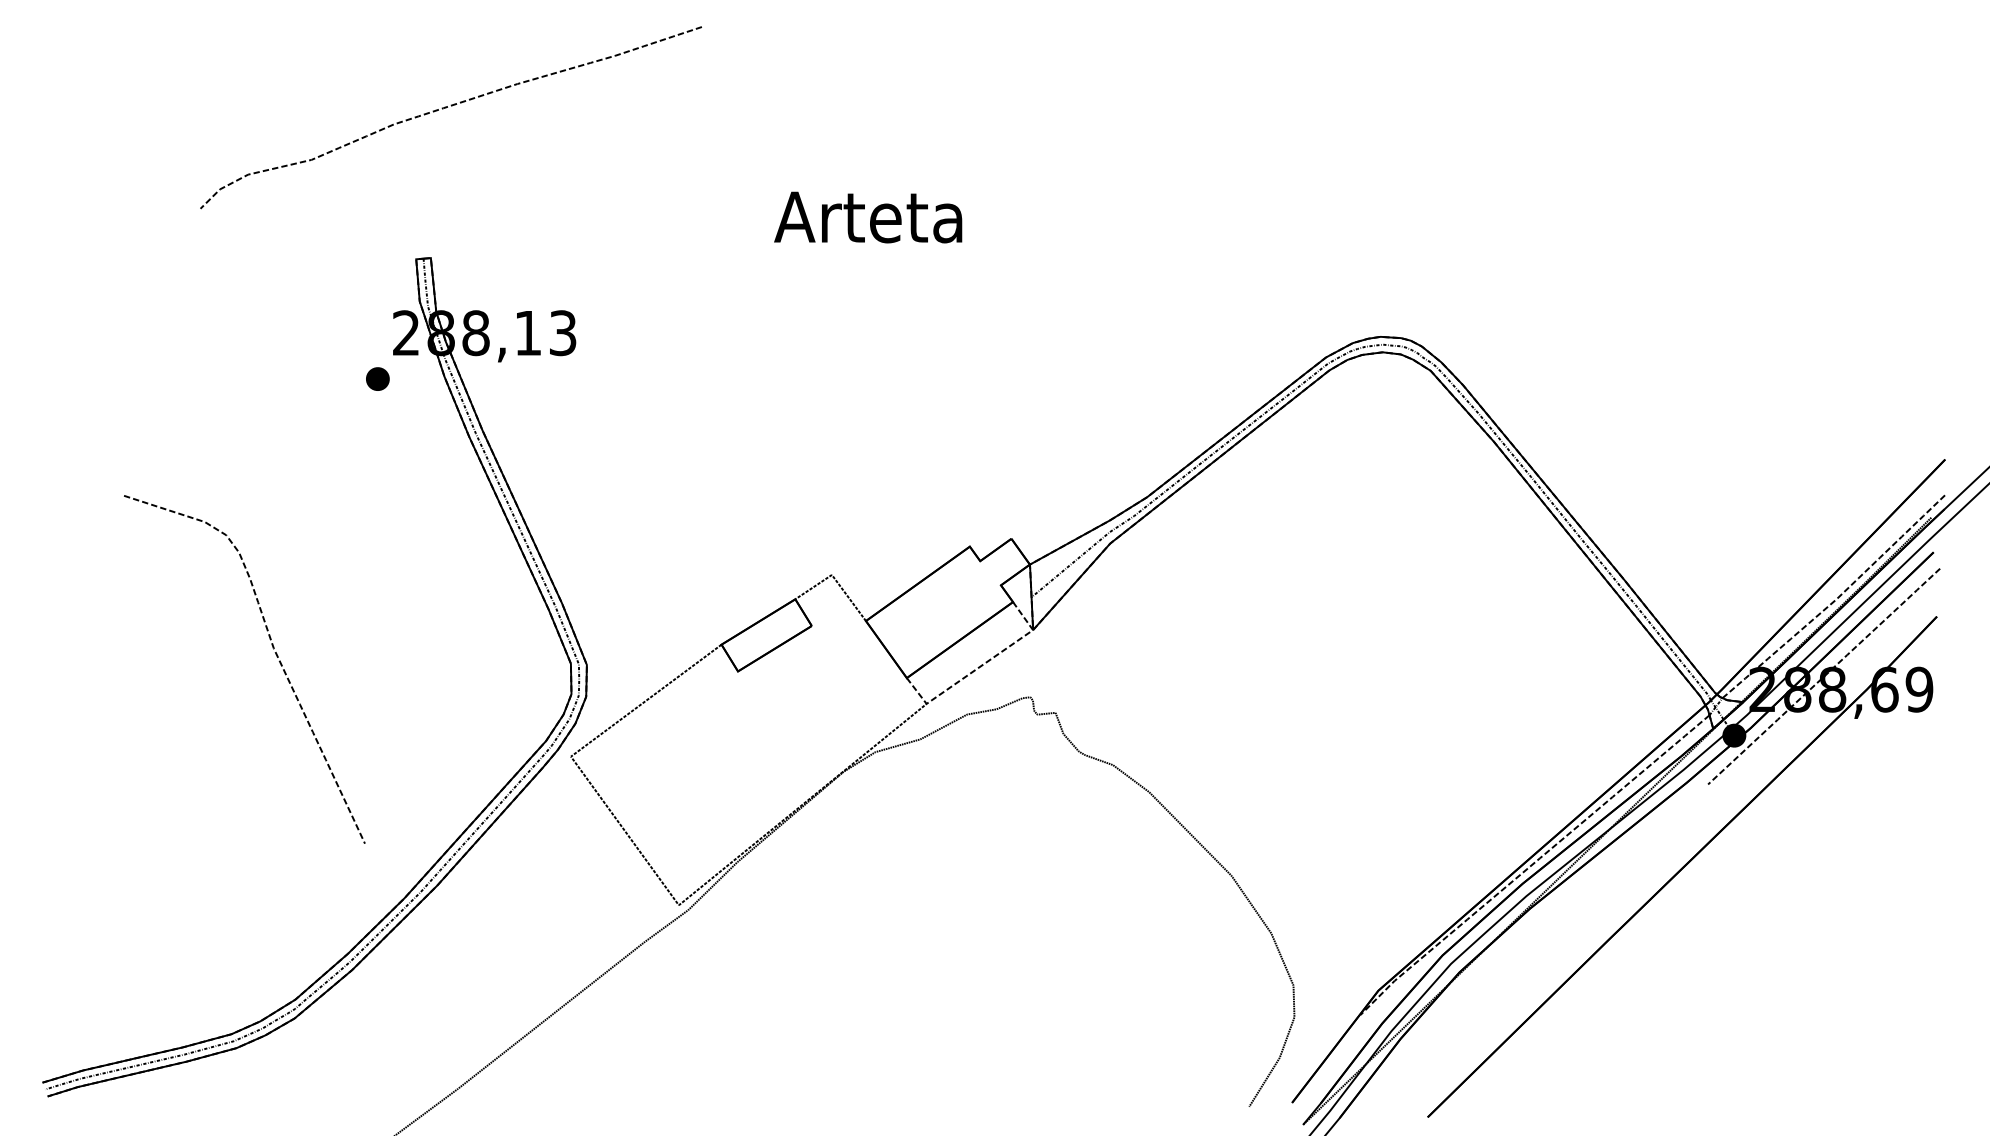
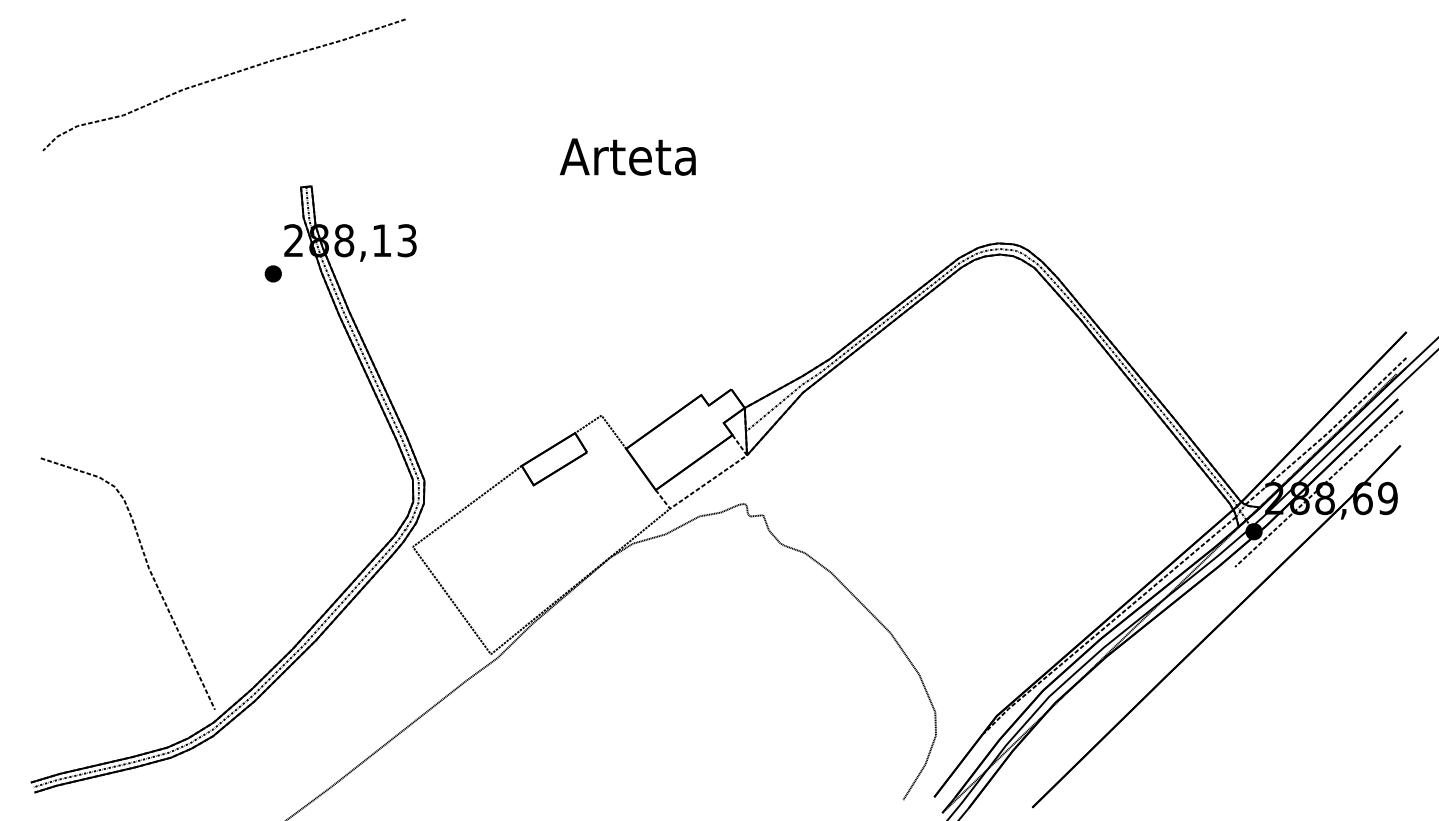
curve: (447, 108) -> (221, 78), moved
curve: (274, 653) -> (149, 572), moved

